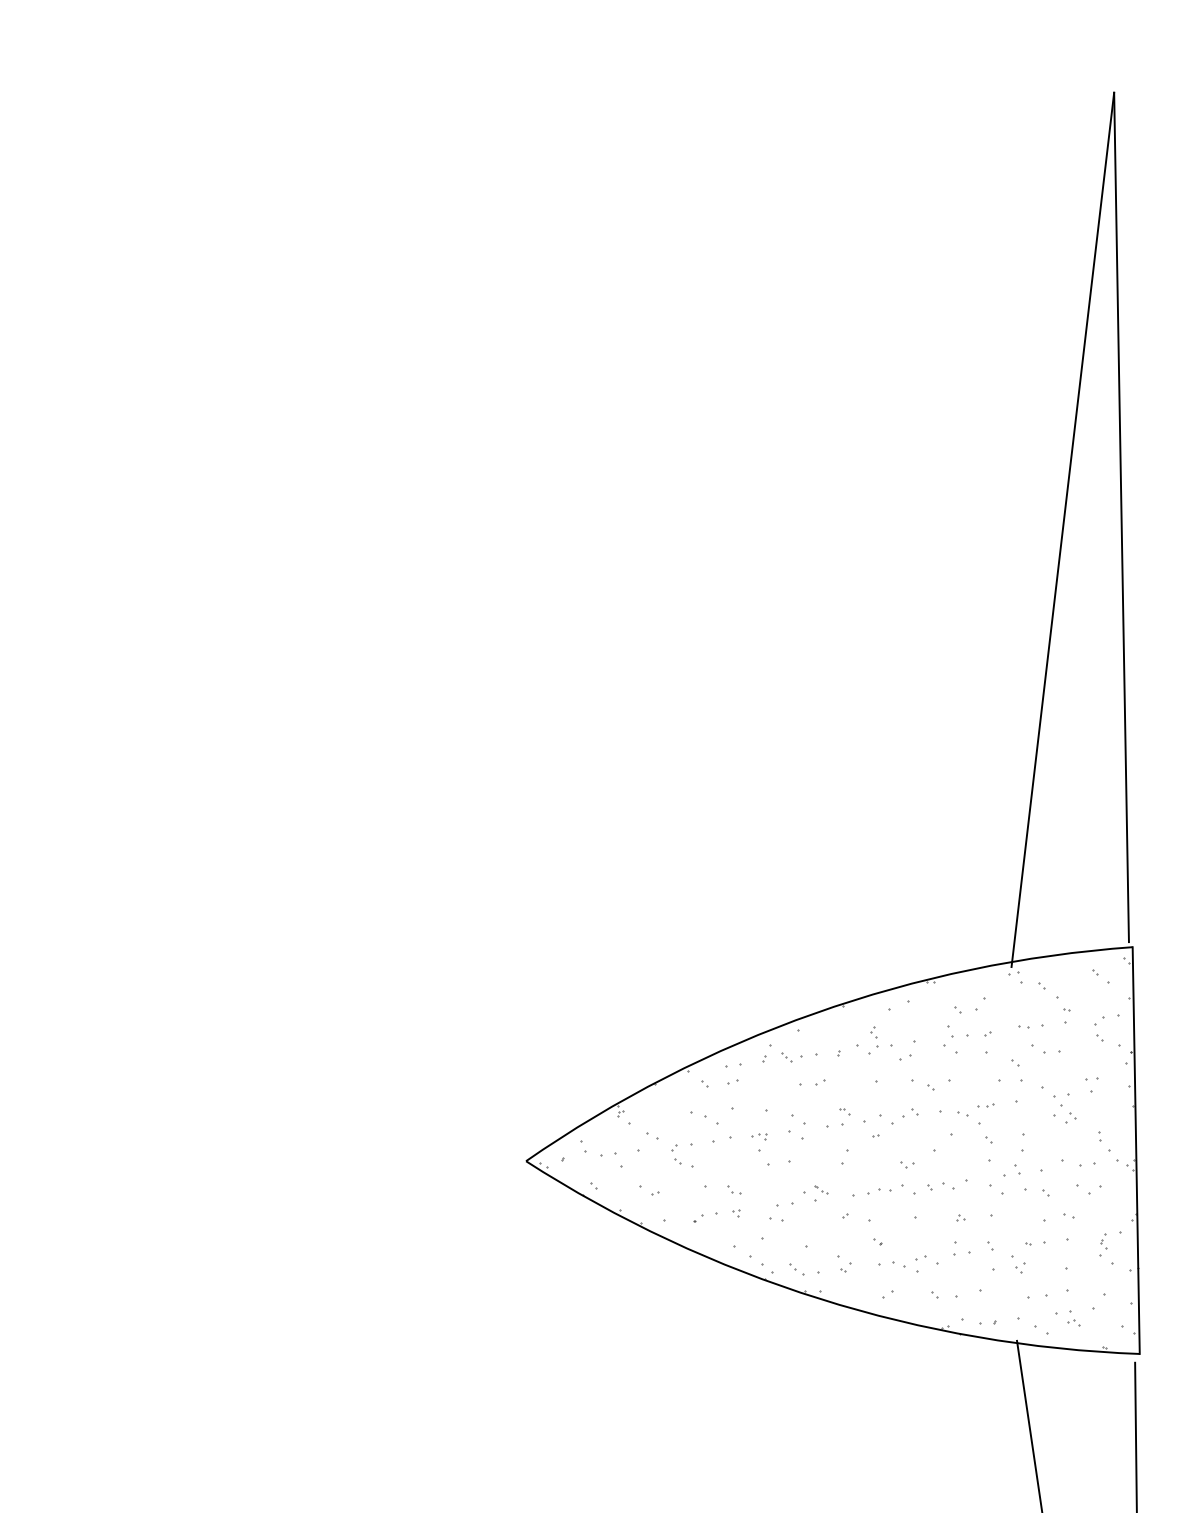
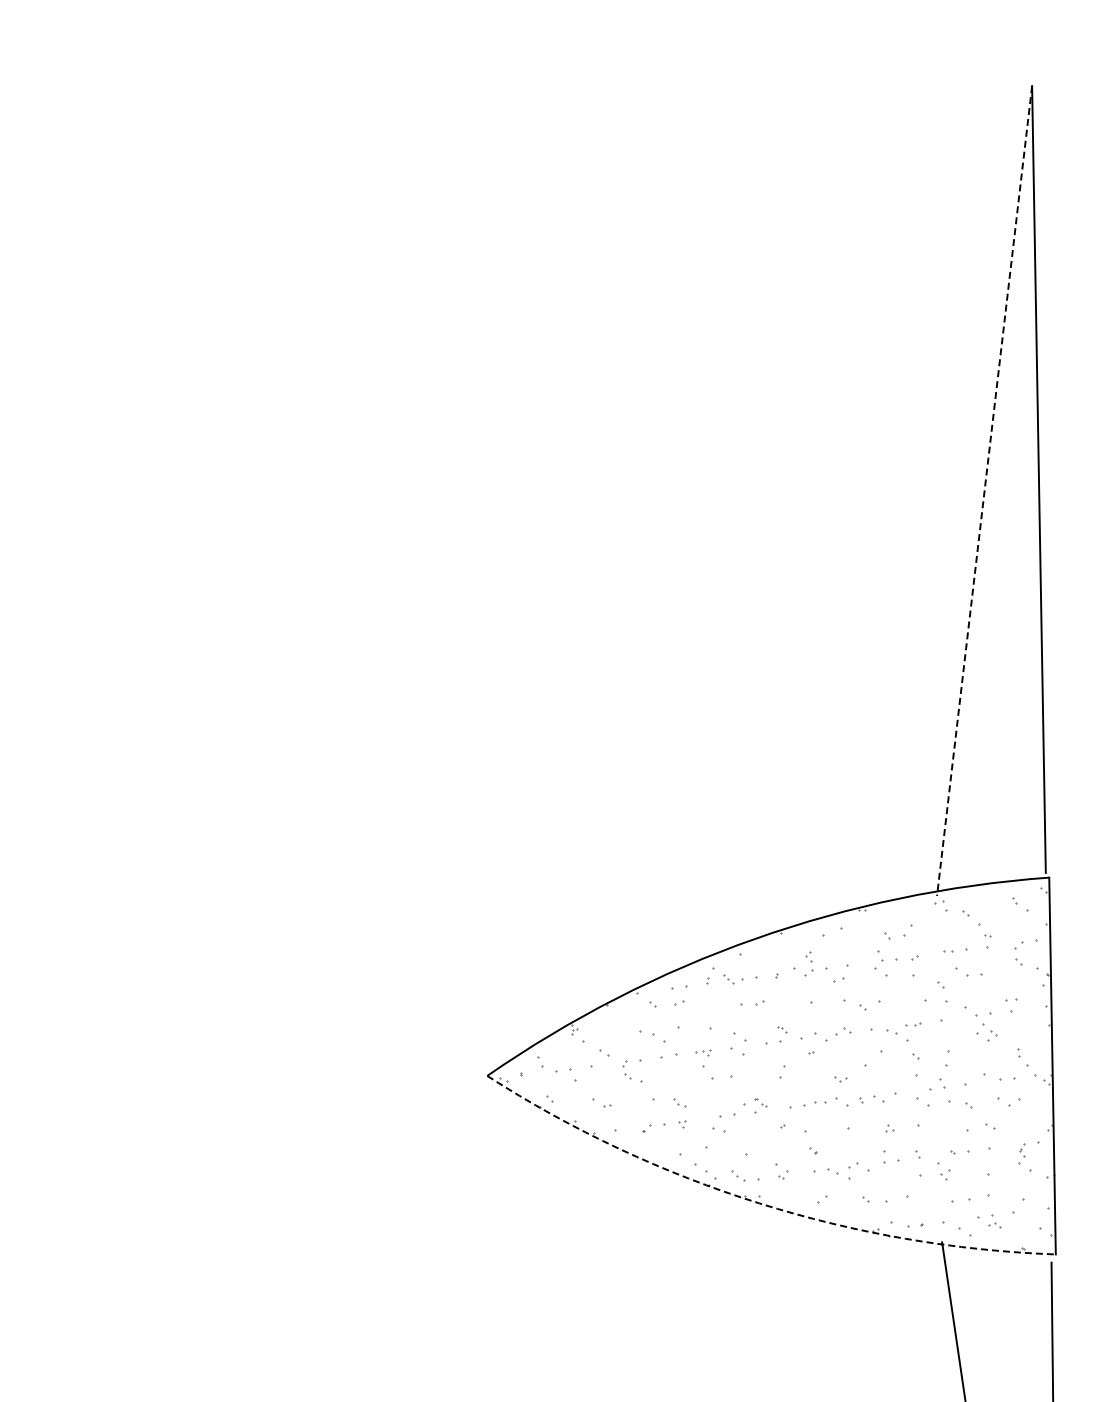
line: (1062, 530) -> (984, 491), solid -> dashed
arc: (819, 1298) -> (759, 1203), solid -> dashed

